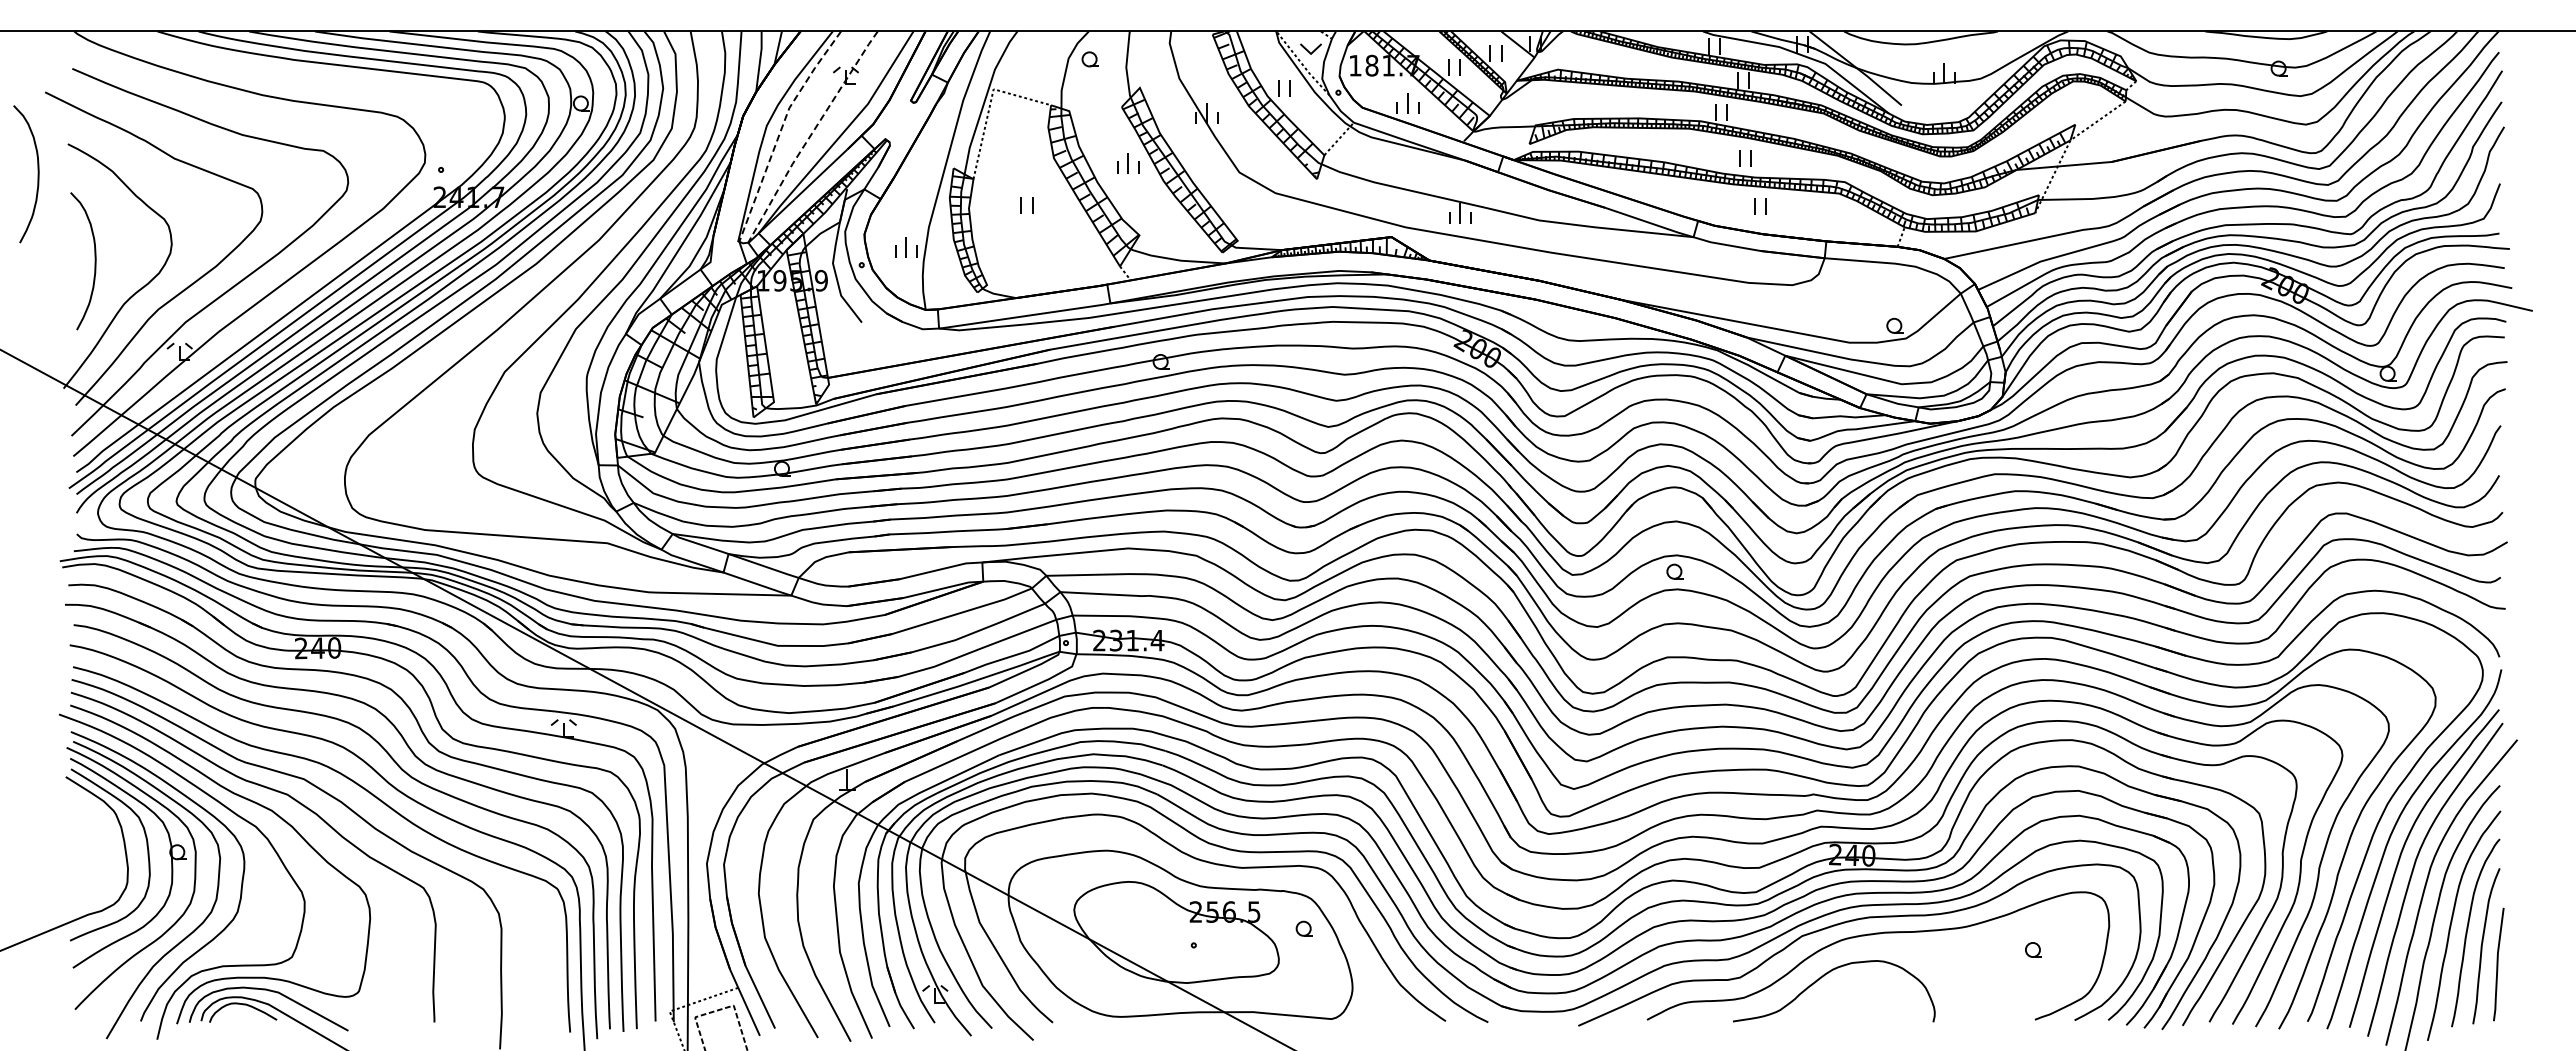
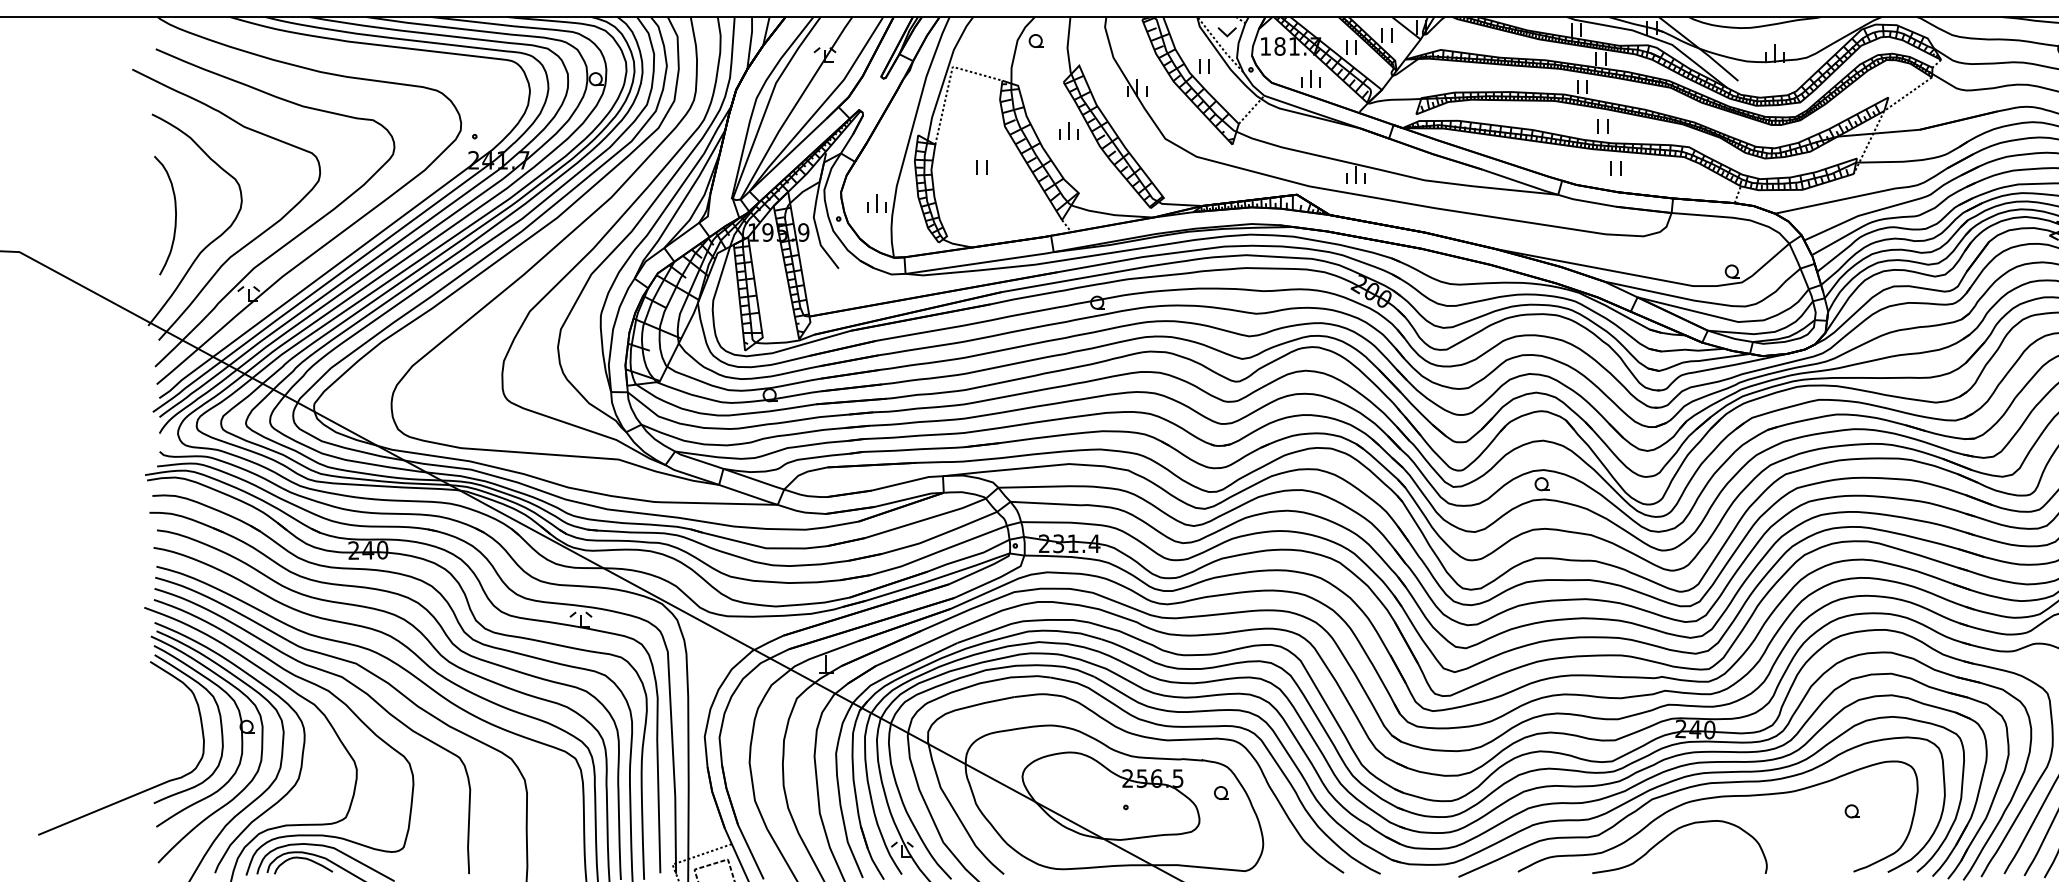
line: (781, 130) -> (769, 102), dashed -> solid
line: (810, 135) -> (794, 106), dashed -> solid
curve: (37, 174) -> (125, 140), removed

